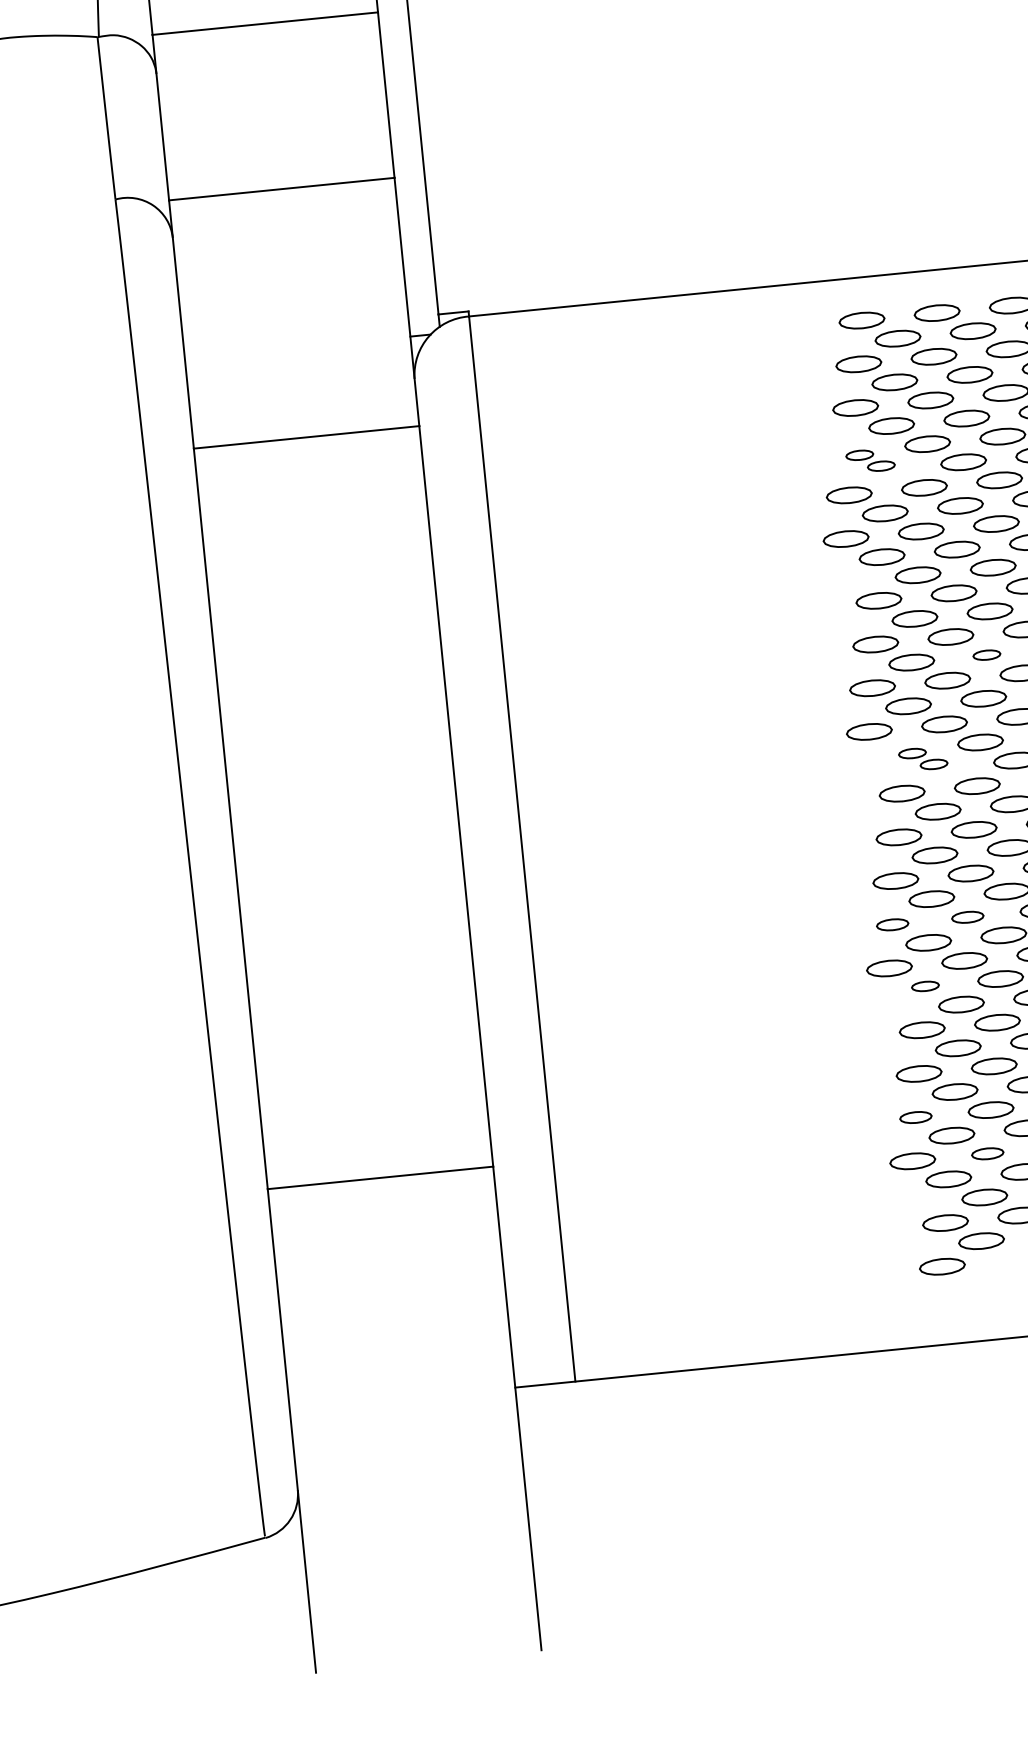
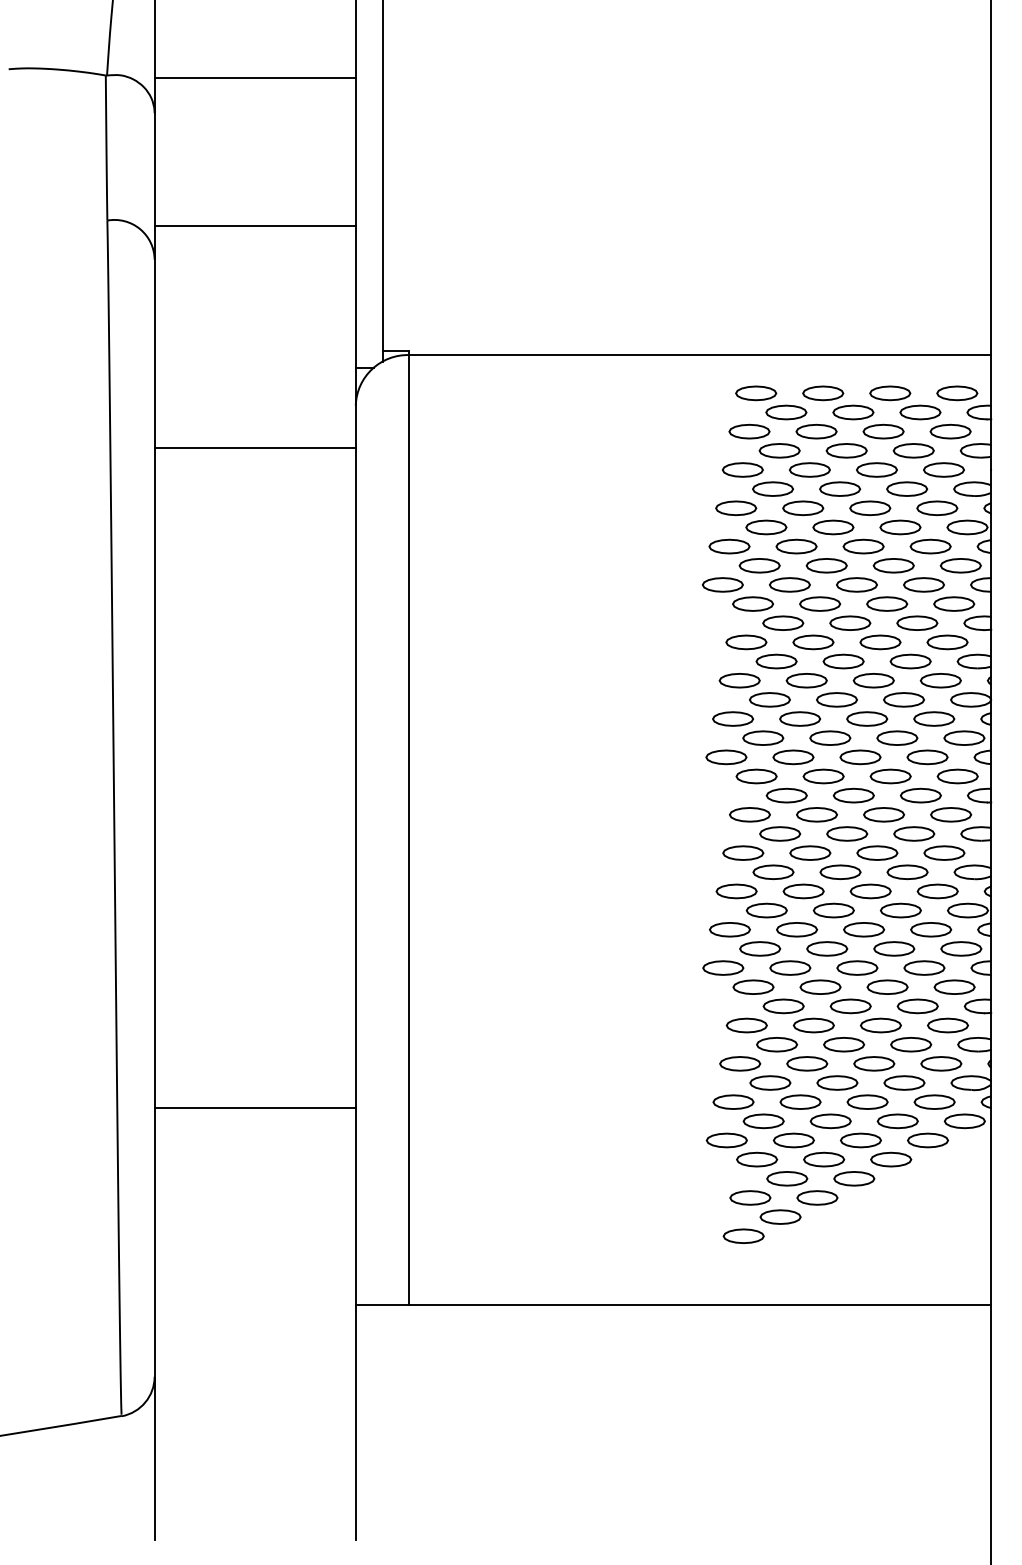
part: (870, 460) -> (751, 517), size x1.67
part: (986, 654) -> (836, 699), size x1.67
part: (923, 758) -> (771, 785), size x1.67
part: (967, 917) -> (796, 929), size x1.43
part: (892, 924) -> (729, 929), size x1.43
part: (925, 985) -> (753, 986), size x1.67
part: (915, 1116) -> (733, 1101), size x1.43
part: (987, 1153) -> (793, 1140), size x1.43

